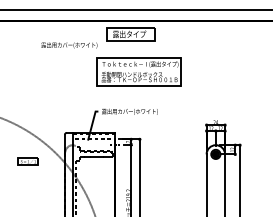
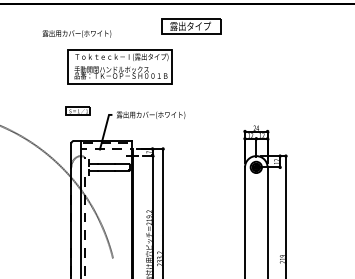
part: (130, 34) -> (191, 26), moved
part: (138, 72) -> (119, 66), moved
part: (27, 161) -> (77, 110), moved

